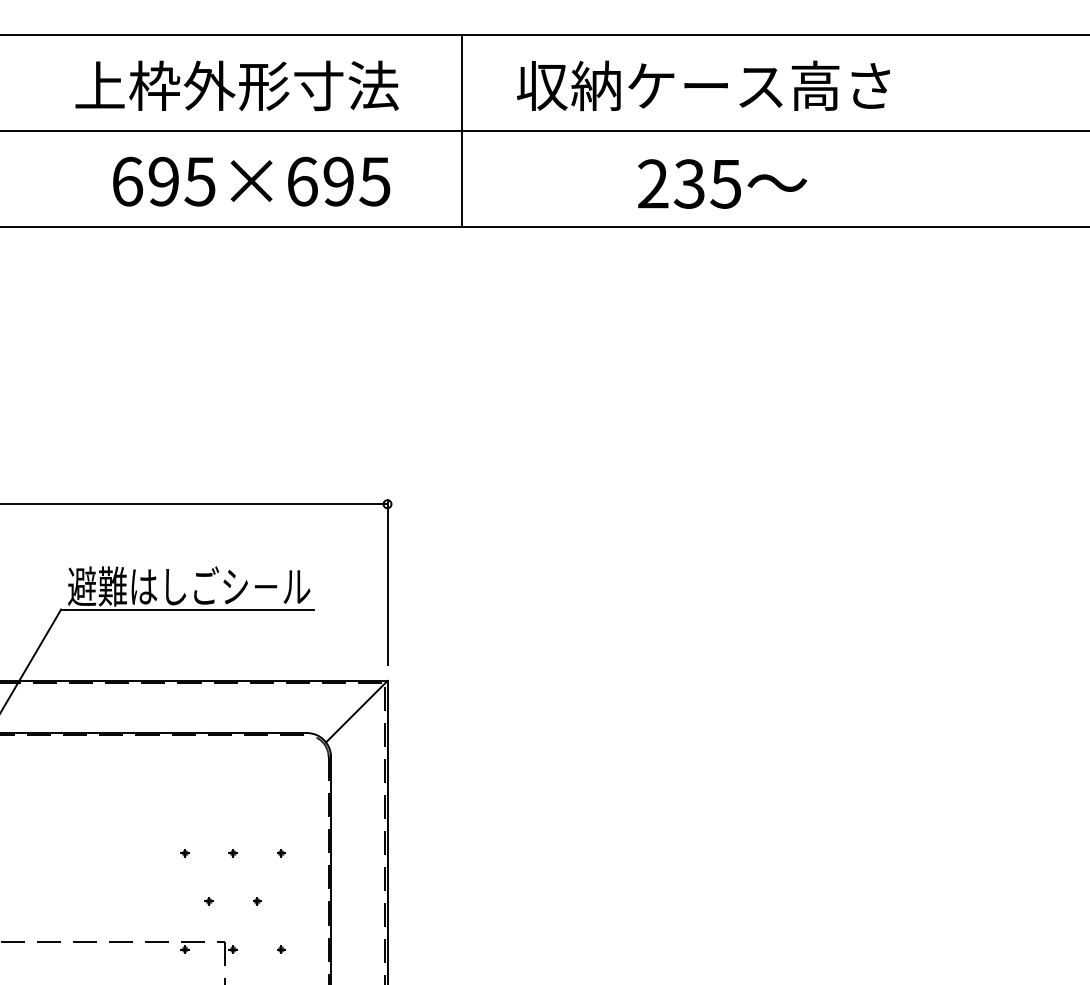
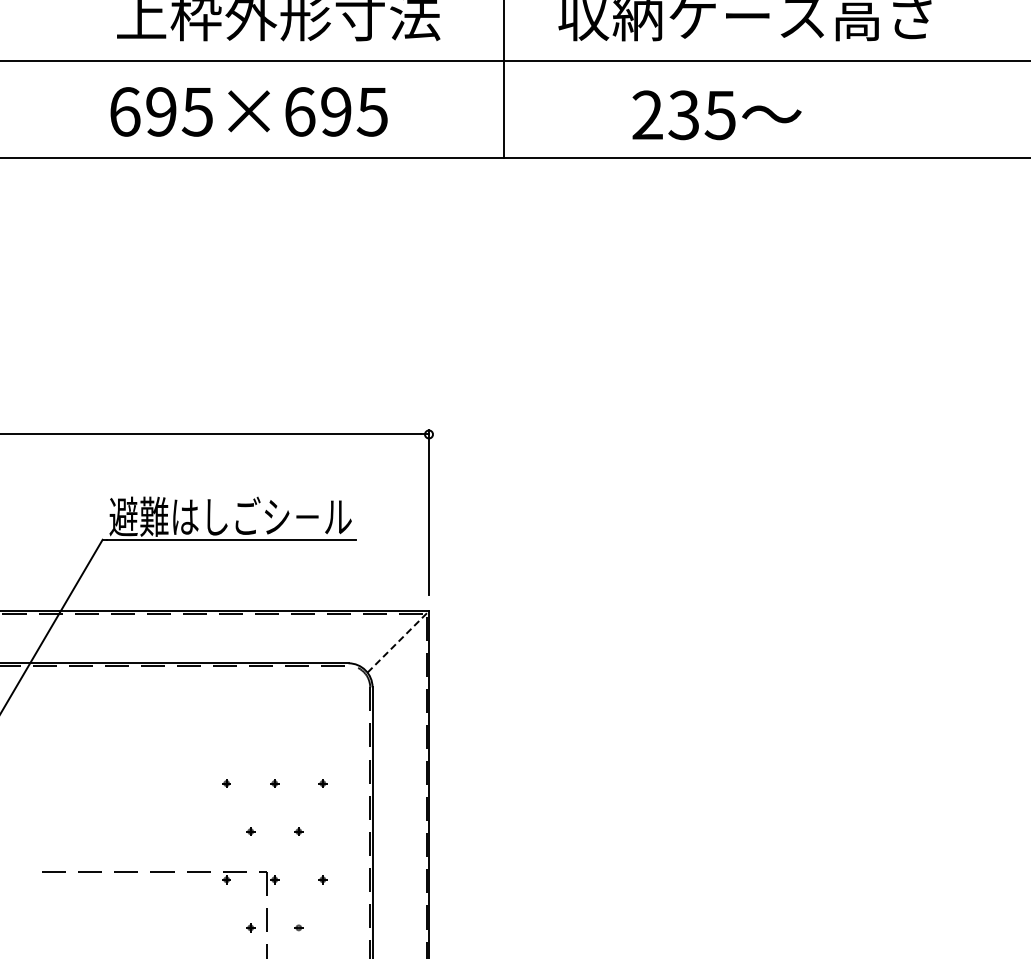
text: (251, 181) -> (248, 111), moved
text: (722, 183) -> (716, 114), moved
line: (357, 711) -> (398, 641), solid -> dashed

